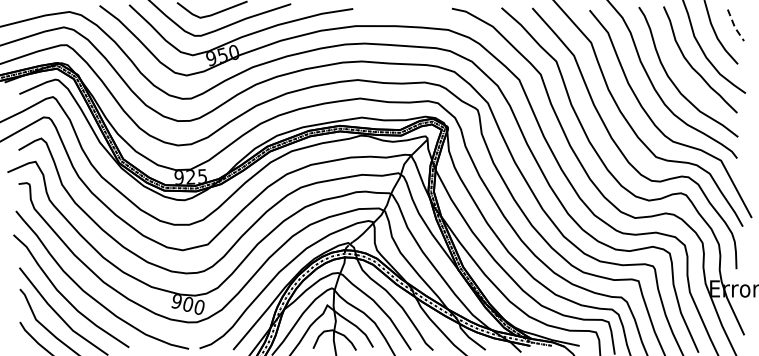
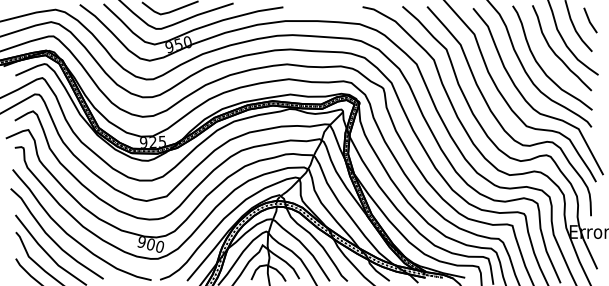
line: (734, 26) -> (589, 21), dashed -> solid

